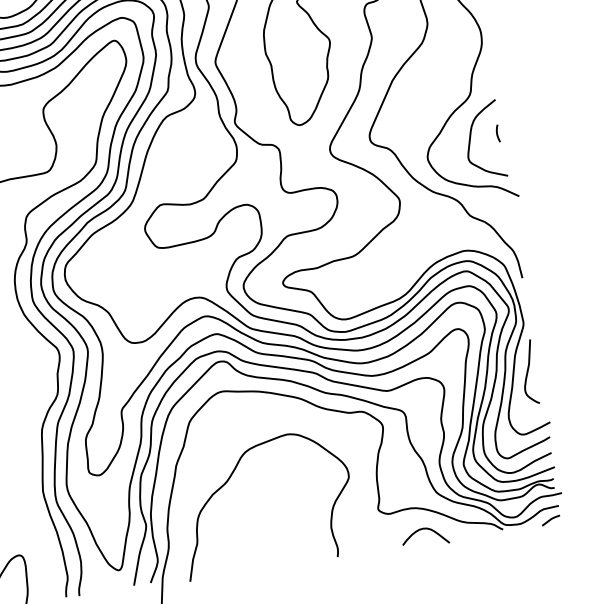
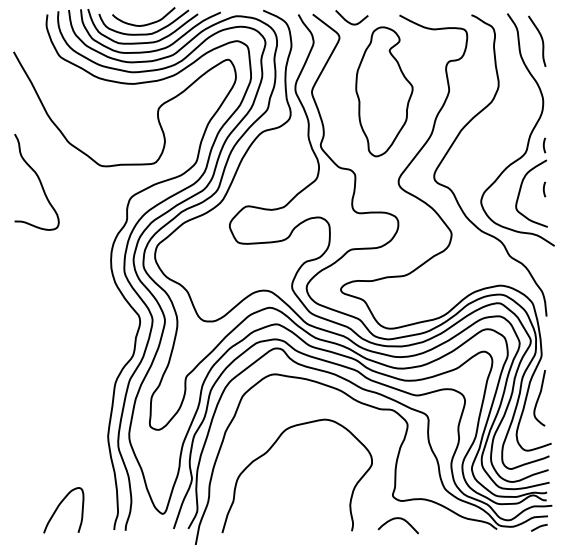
curve: (490, 83) -> (544, 145), added
curve: (424, 530) -> (398, 519), moved

